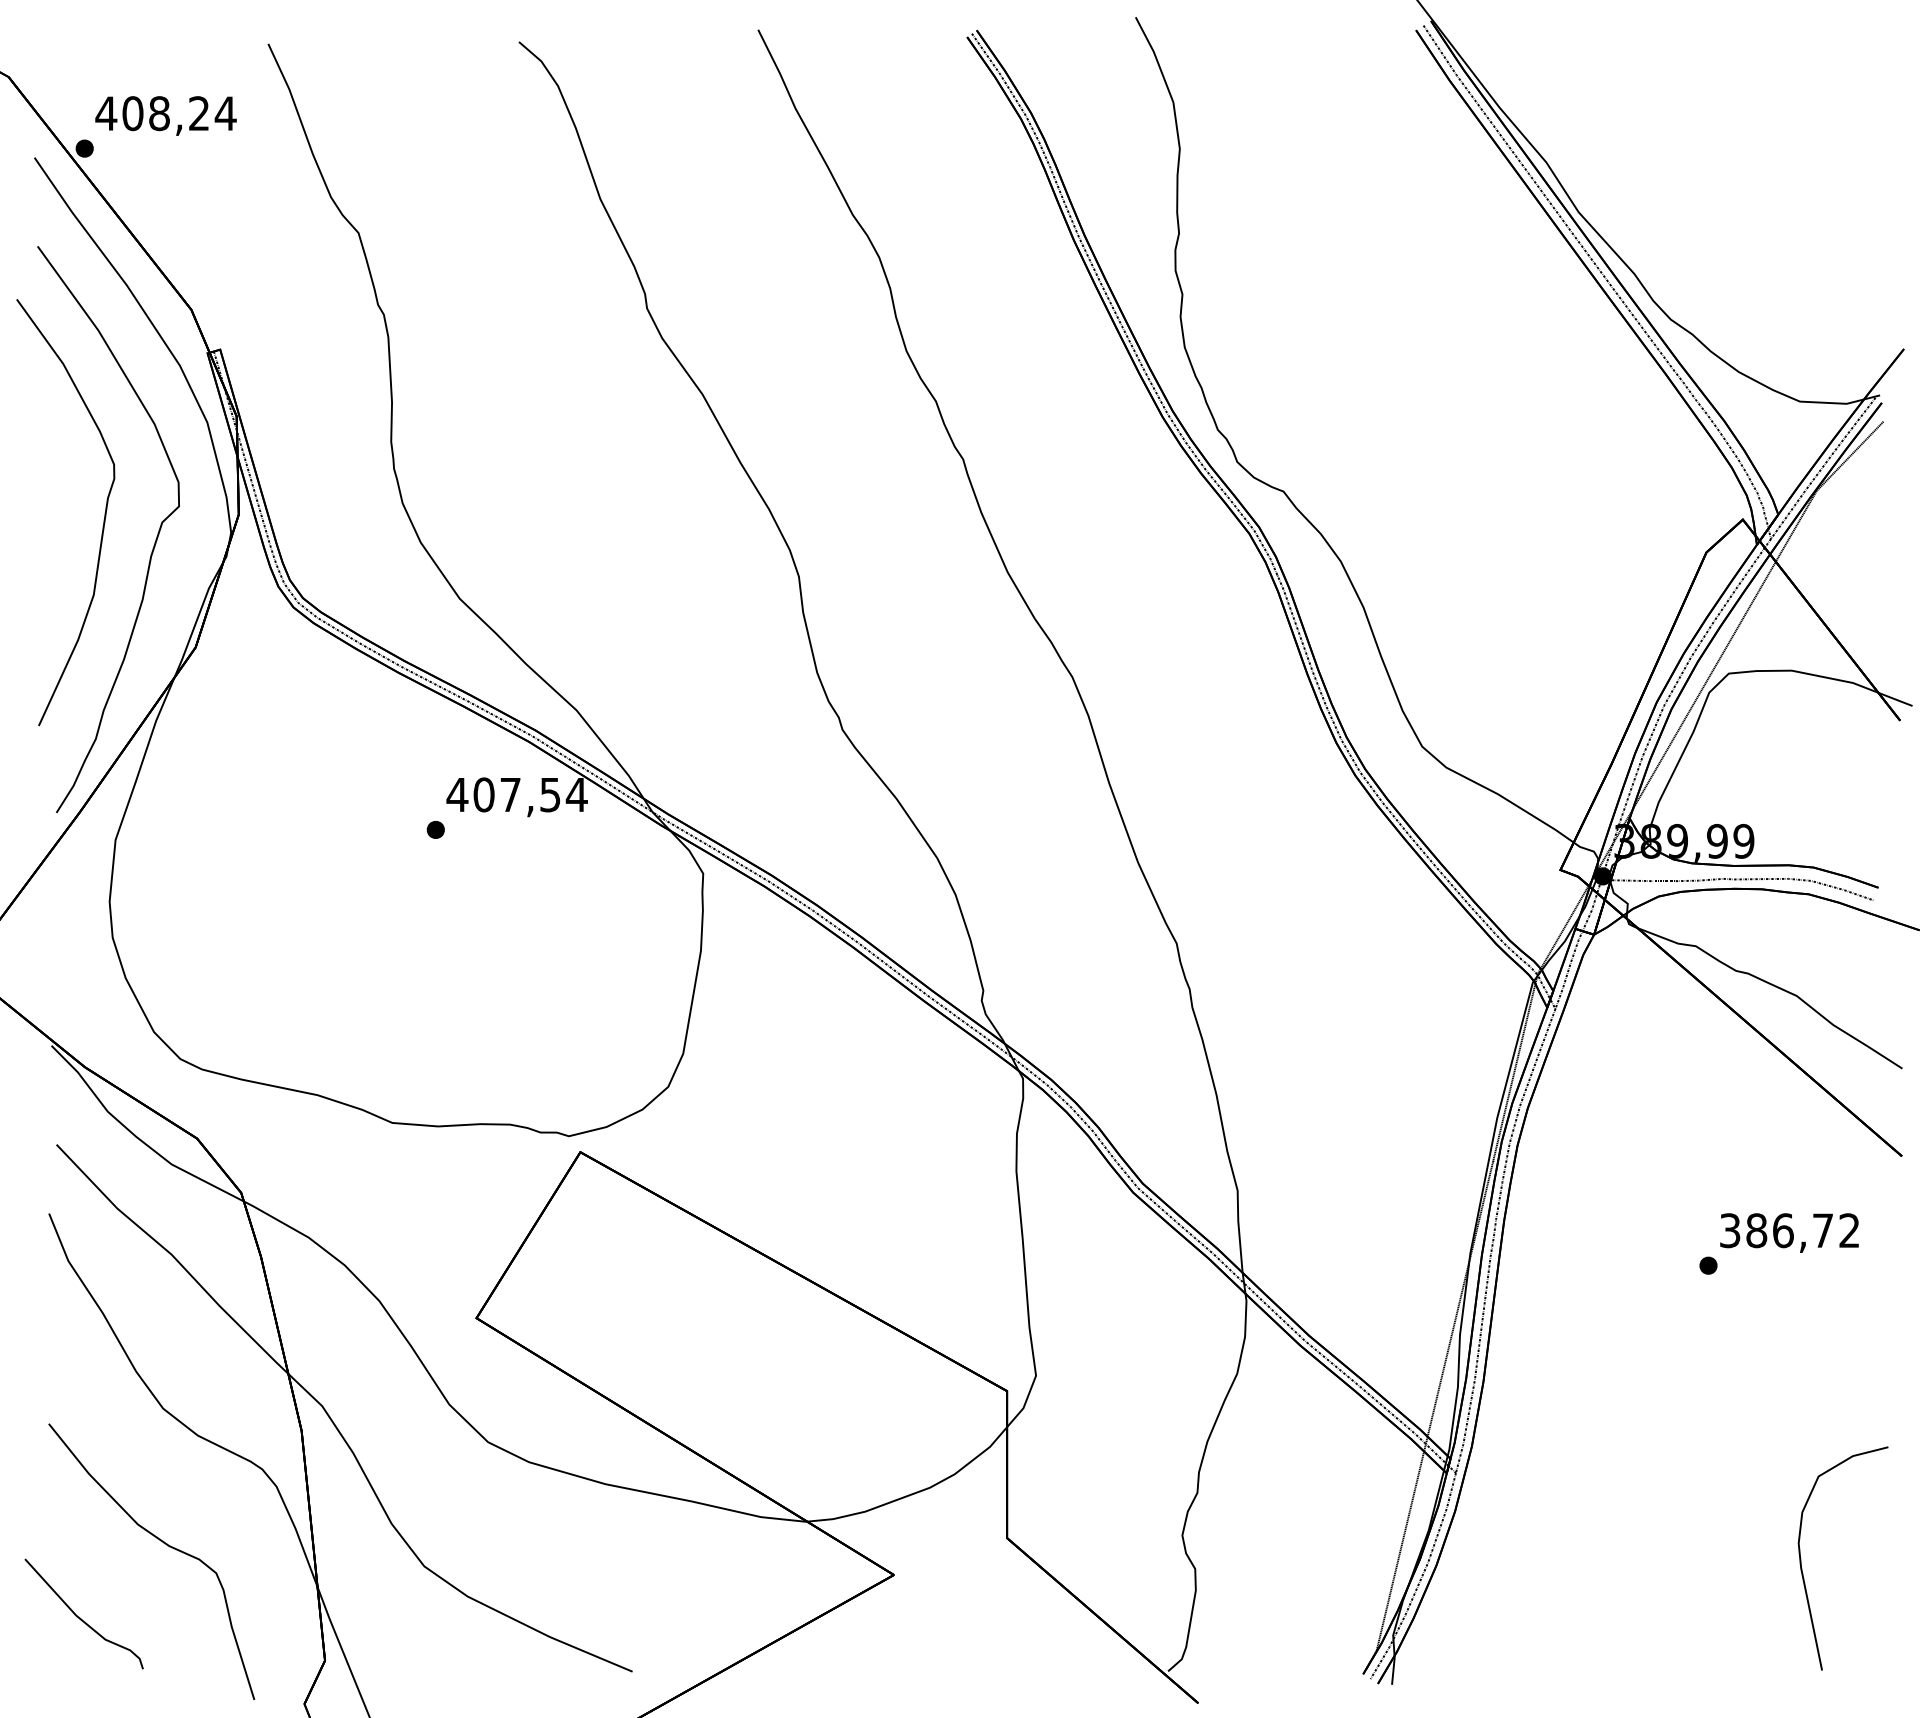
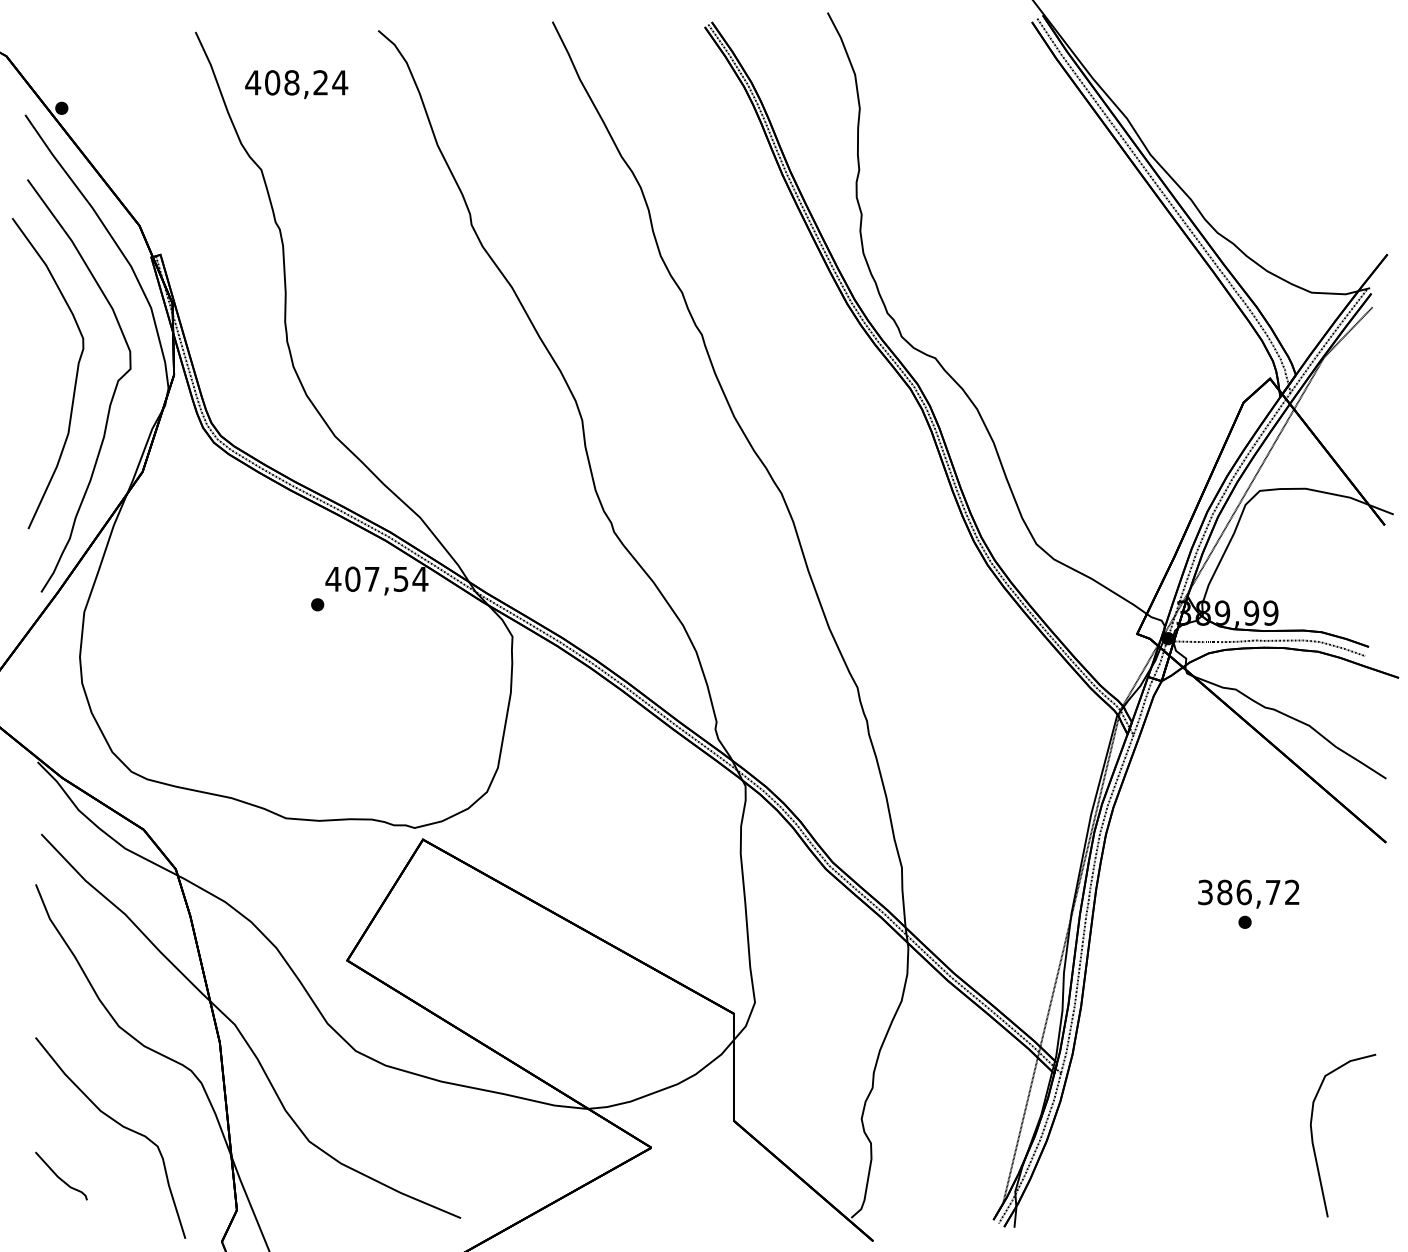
text: (165, 115) -> (296, 84), moved
text: (1789, 1232) -> (1248, 893), moved
part: (83, 1613) -> (60, 1175), size x0.6

